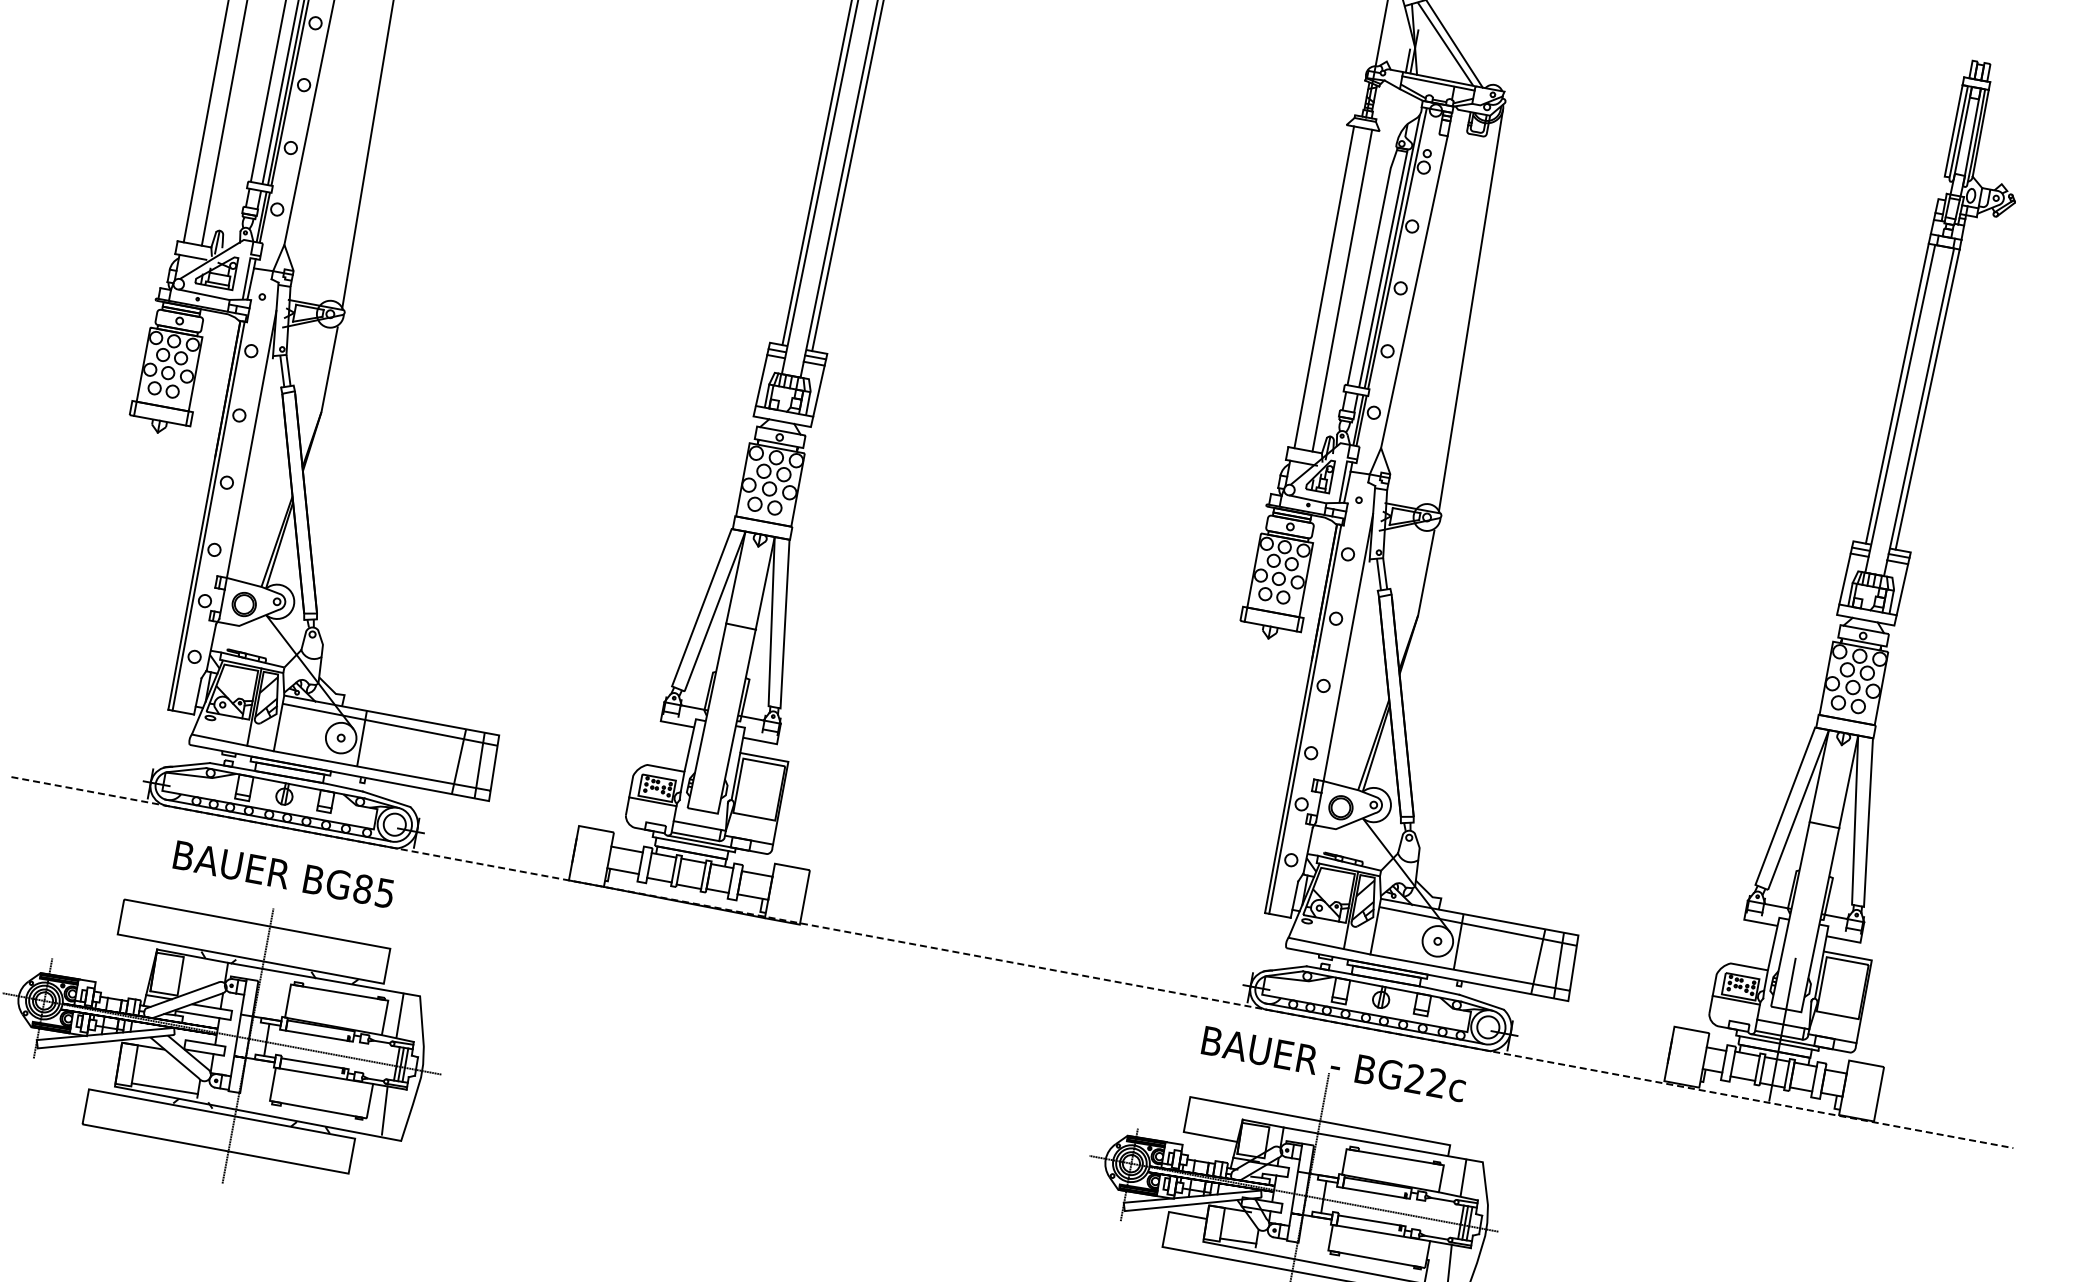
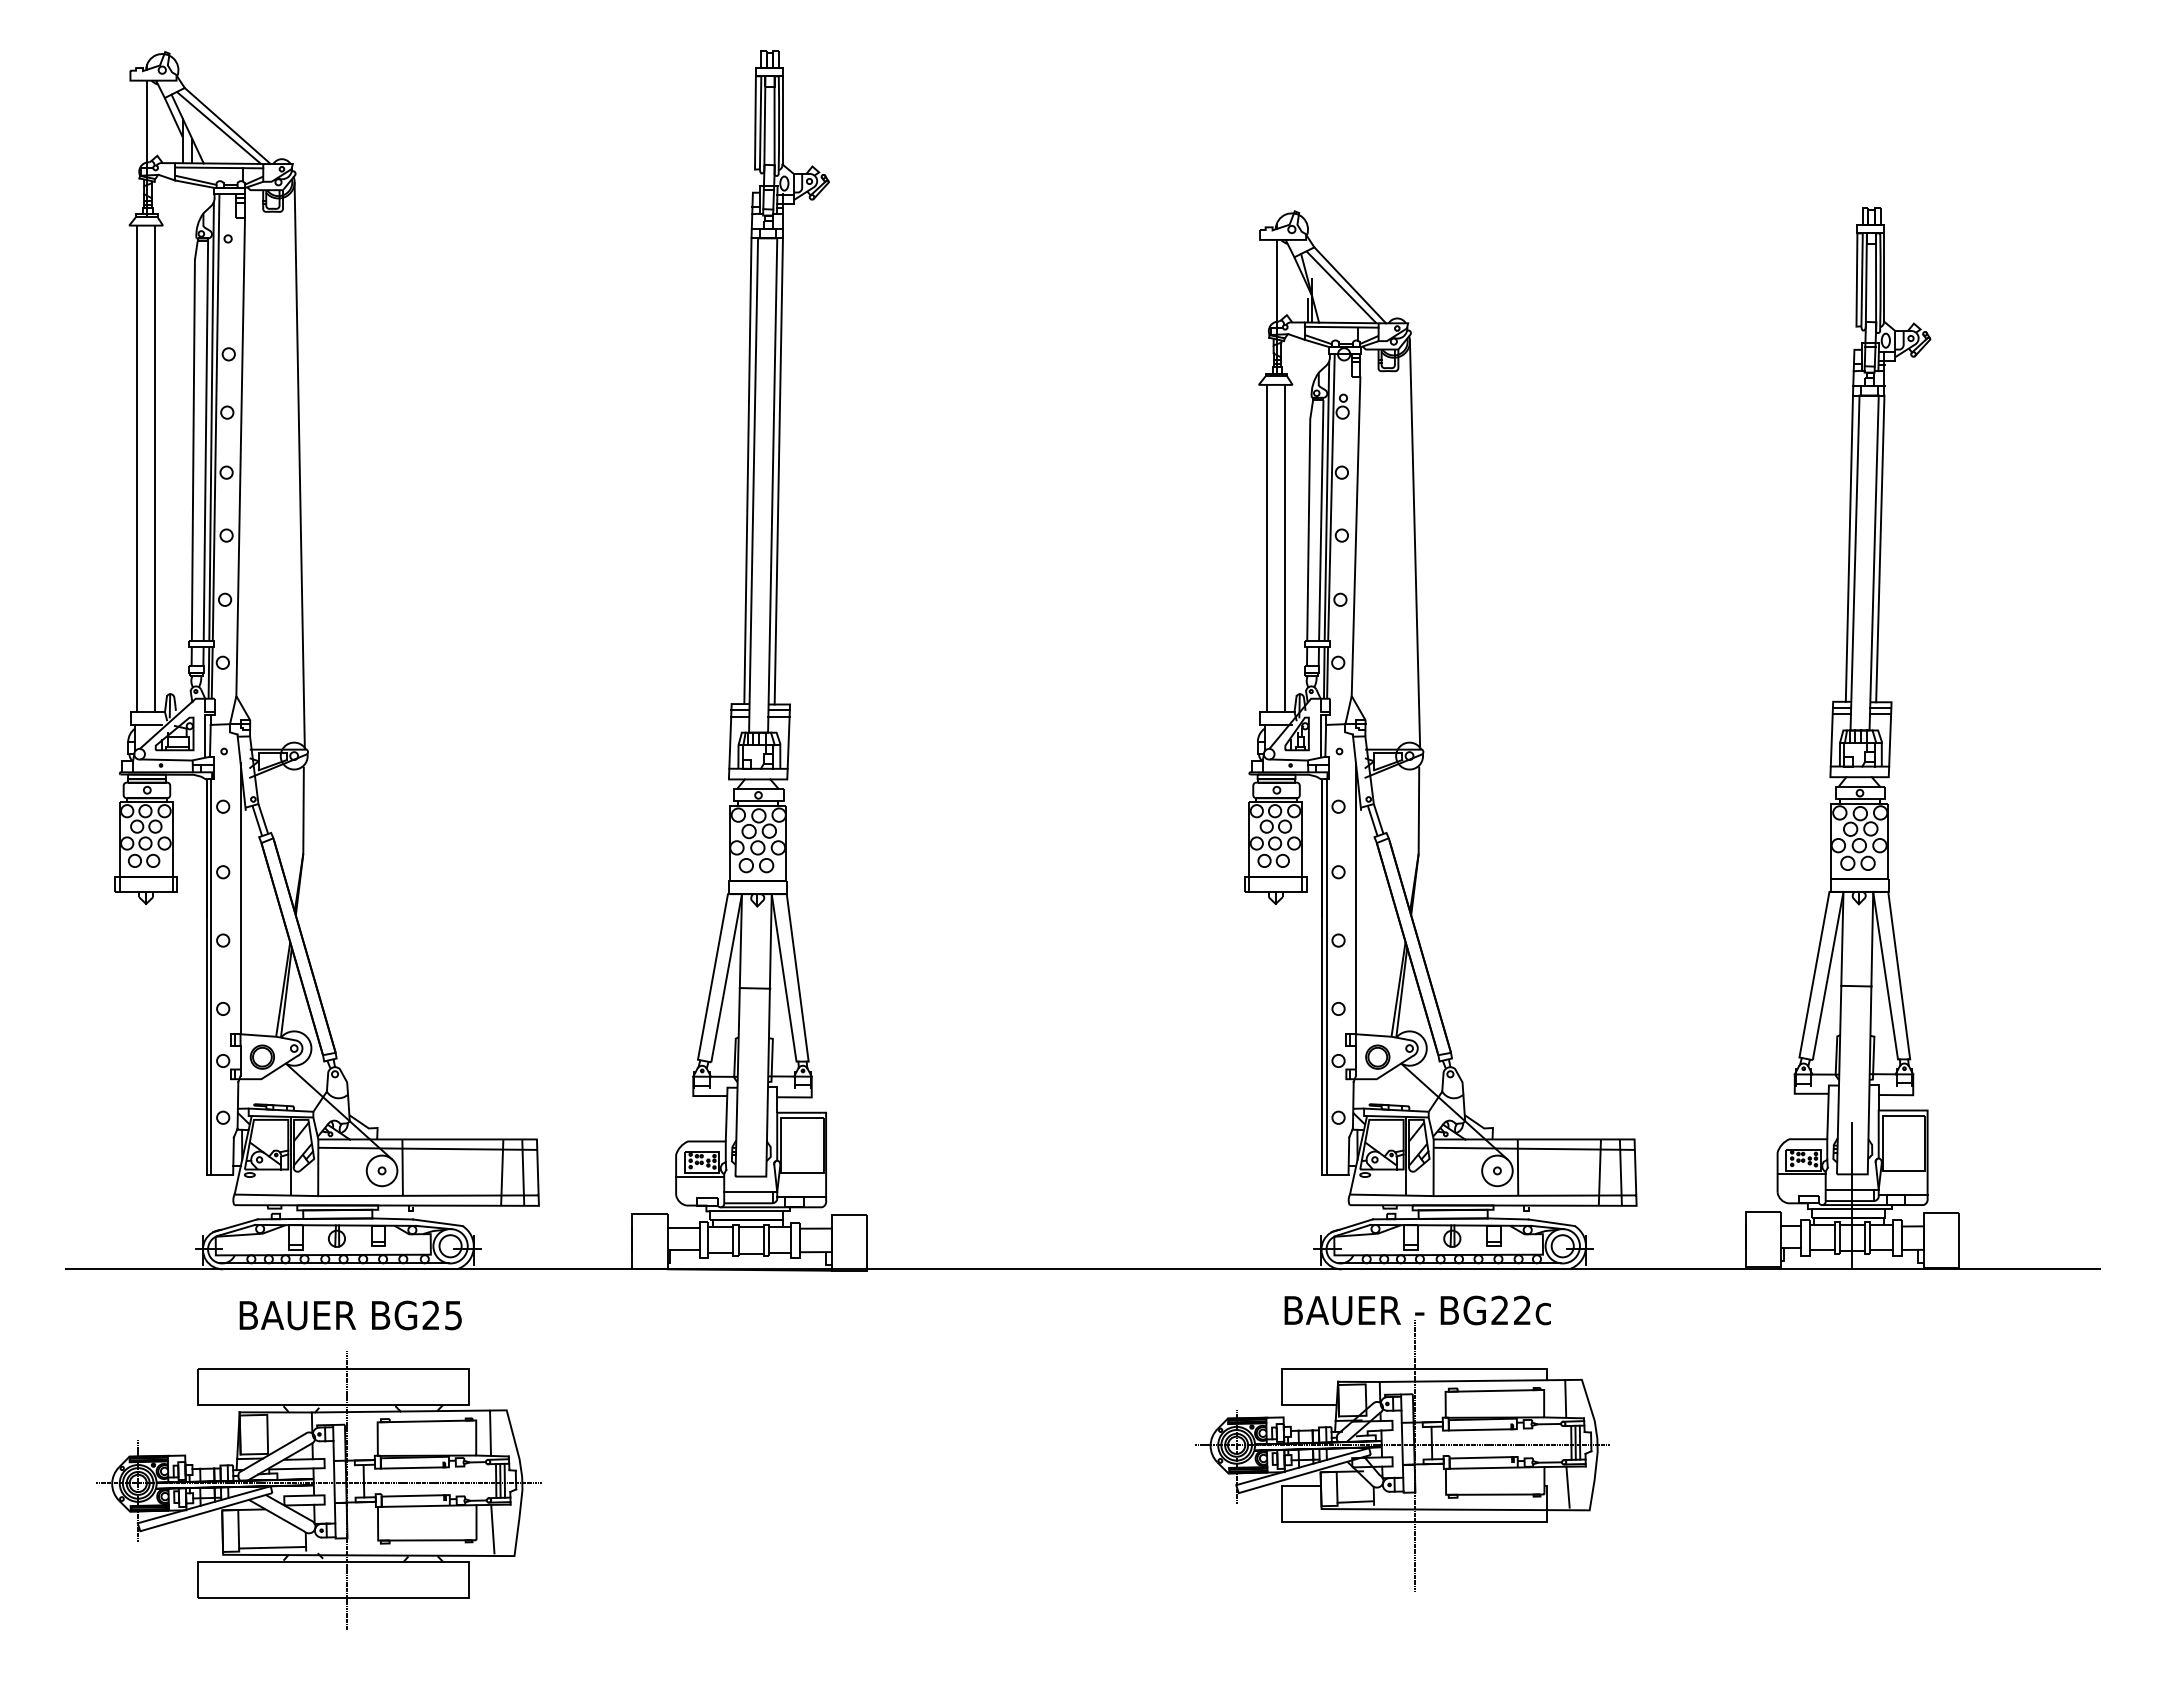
text: (362, 889) -> (430, 1315), BG85 -> BG25
line: (1012, 962) -> (1083, 1269), dashed -> solid

